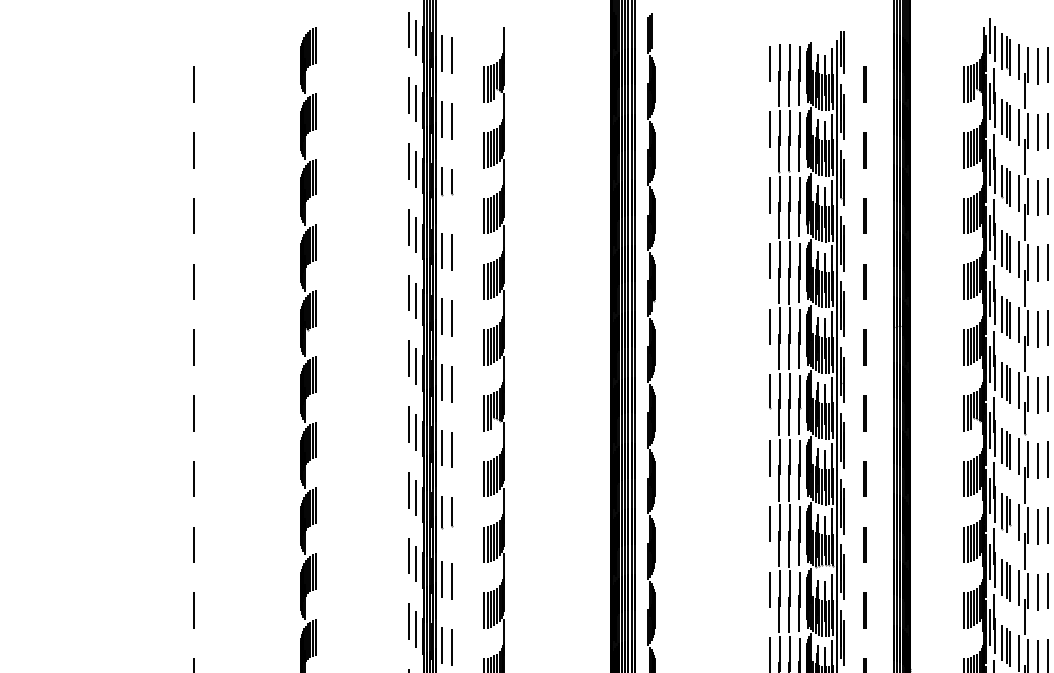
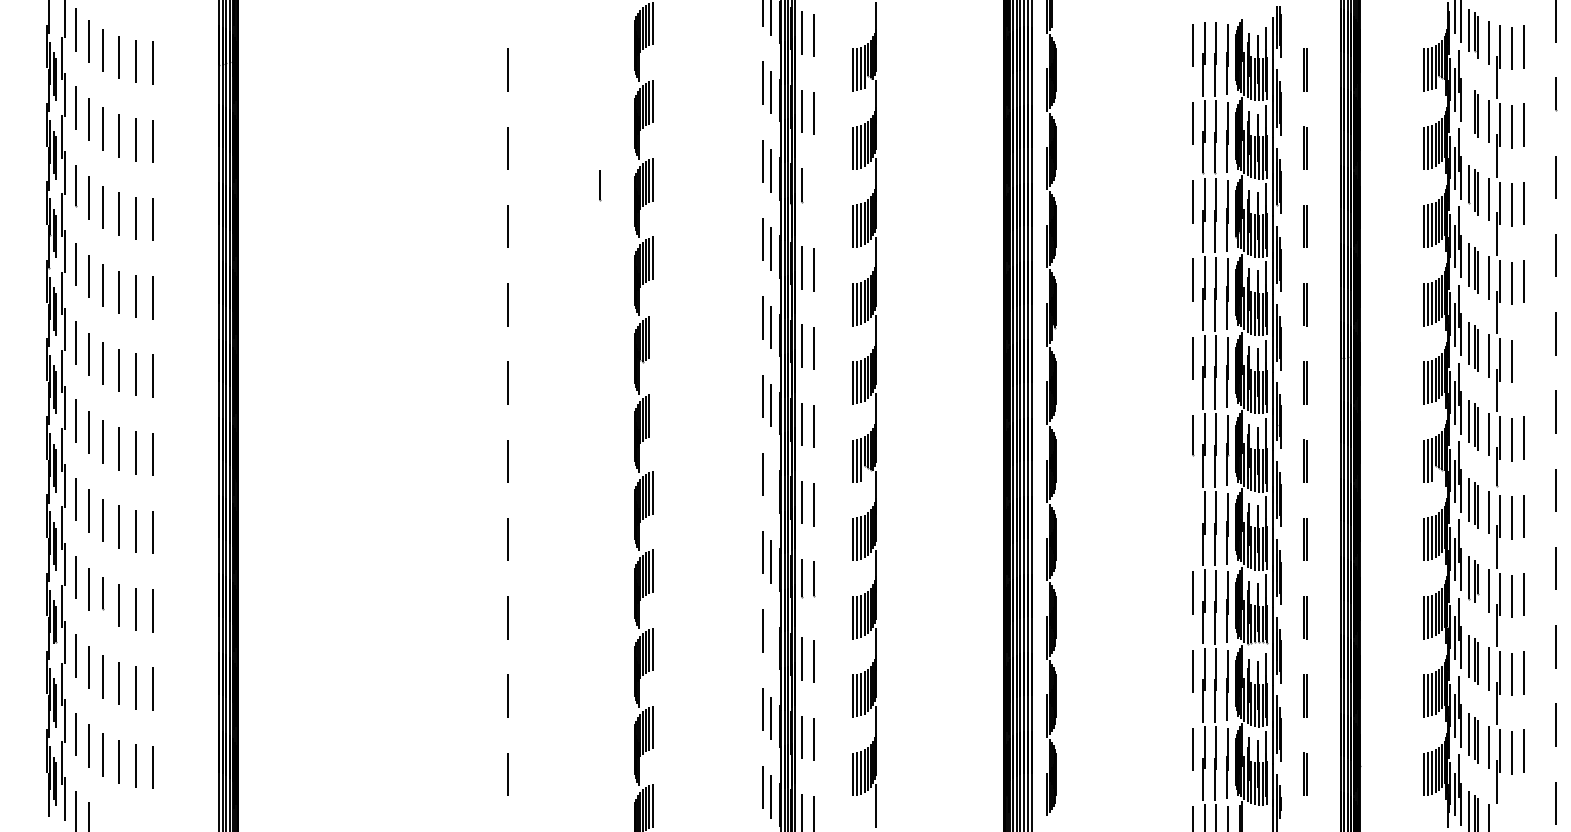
line: (1002, 117) -> (1469, 108), removed
line: (452, 181) -> (600, 185), moved
line: (316, 308) -> (652, 336), removed
line: (1047, 327) -> (1523, 359), removed
line: (316, 374) -> (652, 414), removed
line: (415, 432) -> (770, 483), removed
line: (770, 458) -> (1193, 514), removed
line: (415, 563) -> (770, 640), removed

